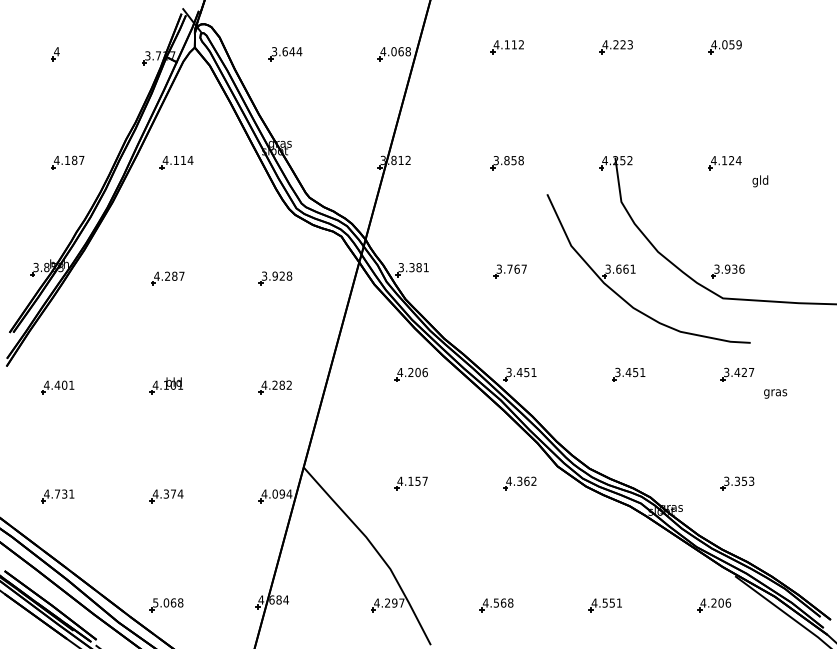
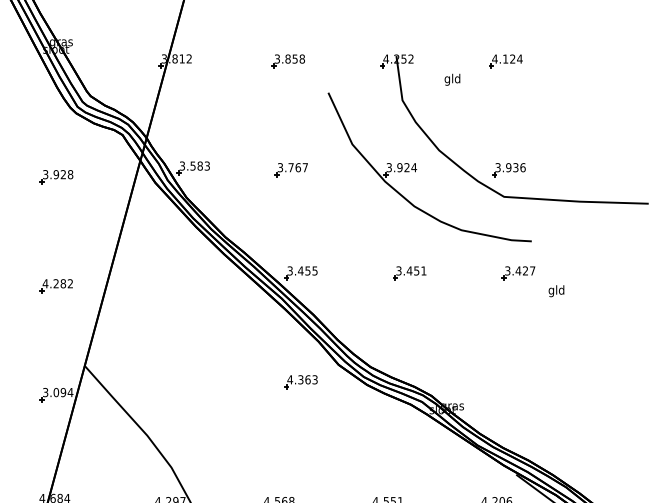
text: (760, 181) -> (452, 79), moved
text: (418, 267) -> (199, 165), 3.381 -> 3.583
text: (625, 268) -> (406, 166), 3.661 -> 3.924
text: (533, 372) -> (314, 270), 3.451 -> 3.455
part: (410, 374) -> (191, 272), removed
text: (775, 392) -> (556, 290), gras -> gld
text: (533, 481) -> (314, 379), 4.362 -> 4.363
part: (410, 483) -> (191, 381), removed
part: (737, 483) -> (518, 381), removed
text: (264, 493) -> (45, 391), 4.094 -> 3.094

